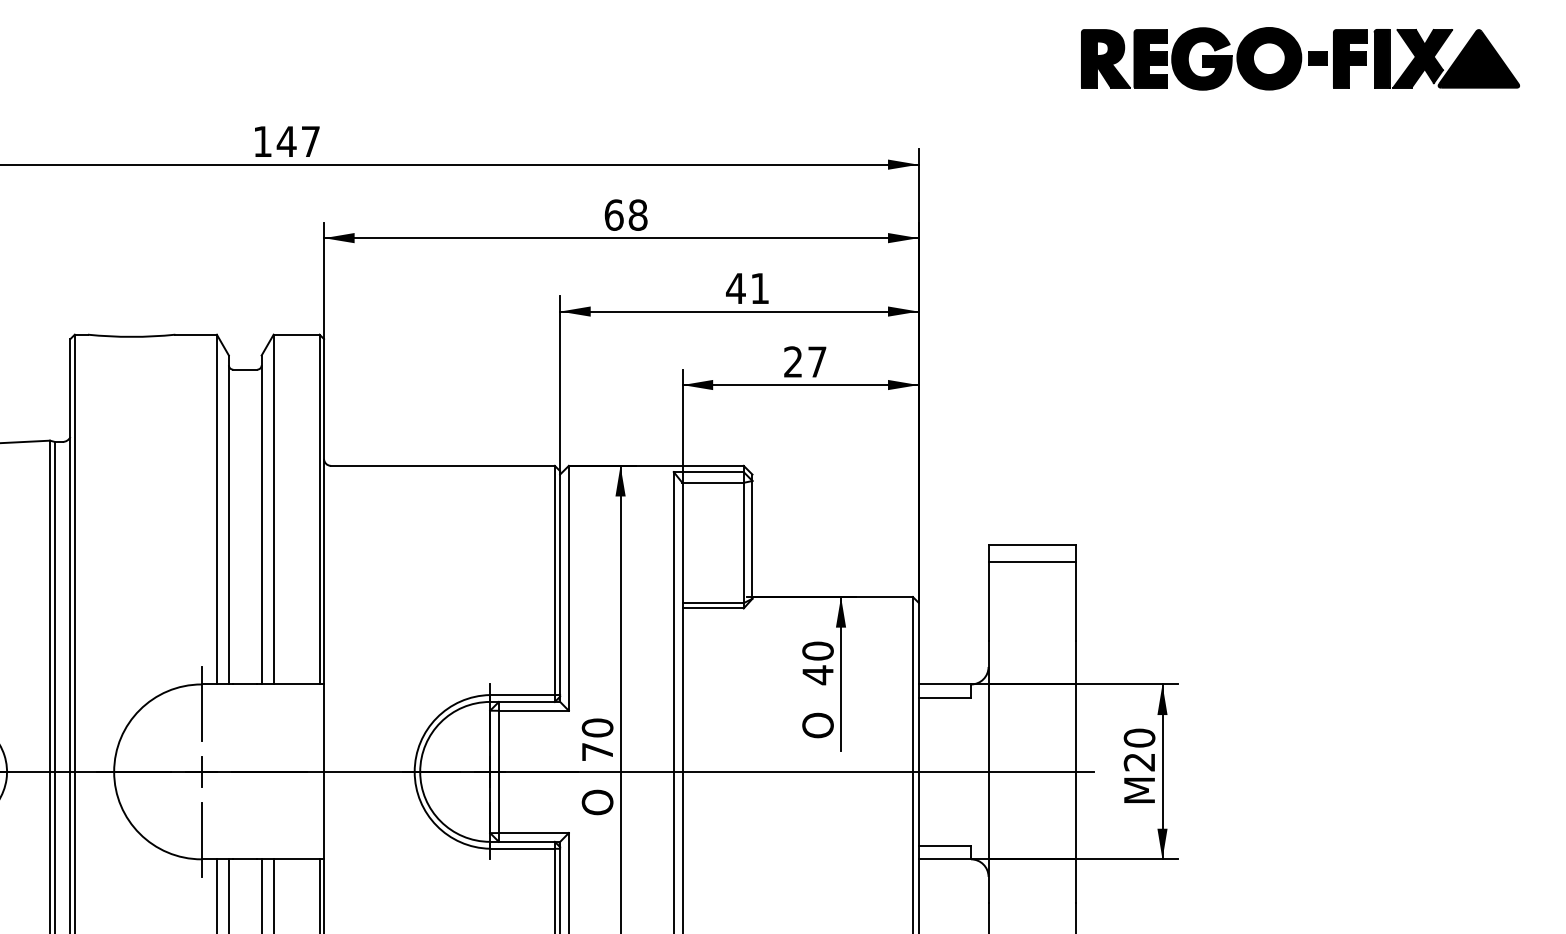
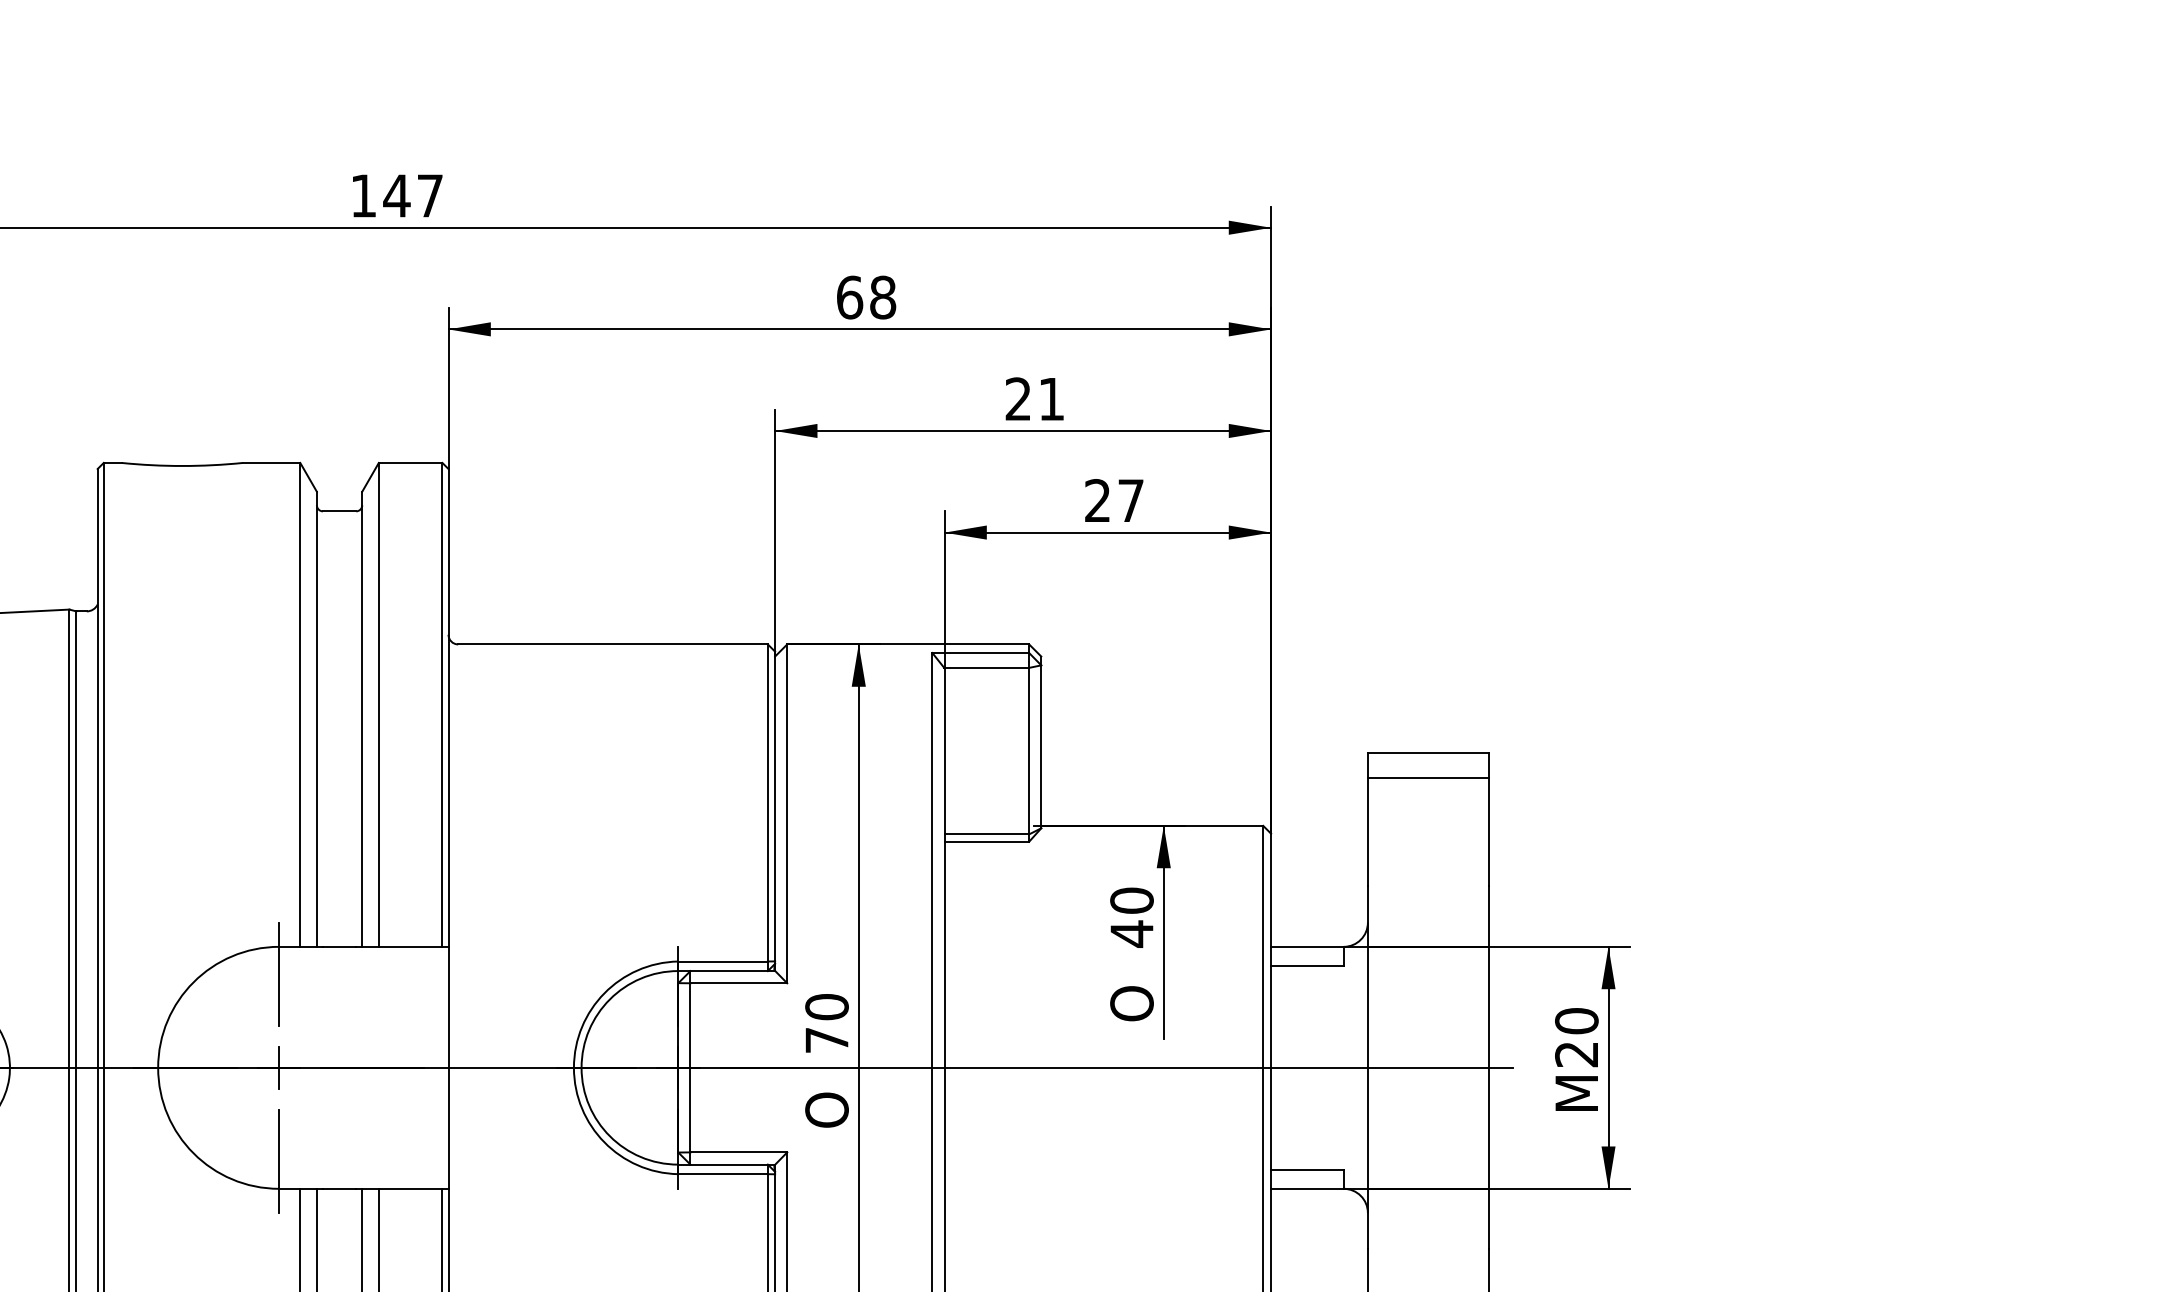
part: (1300, 58) -> (1799, 80), removed
text: (736, 288) -> (1018, 398), 41 -> 21

